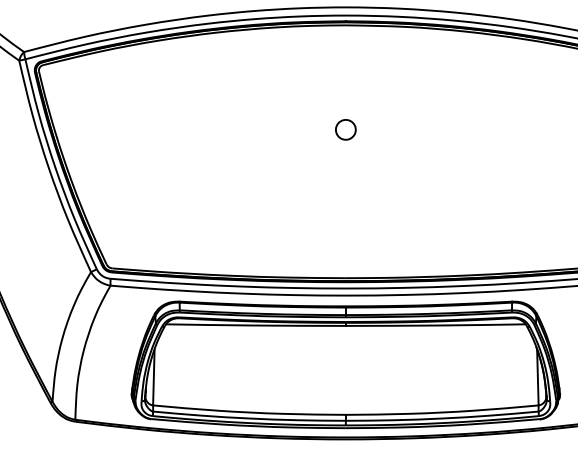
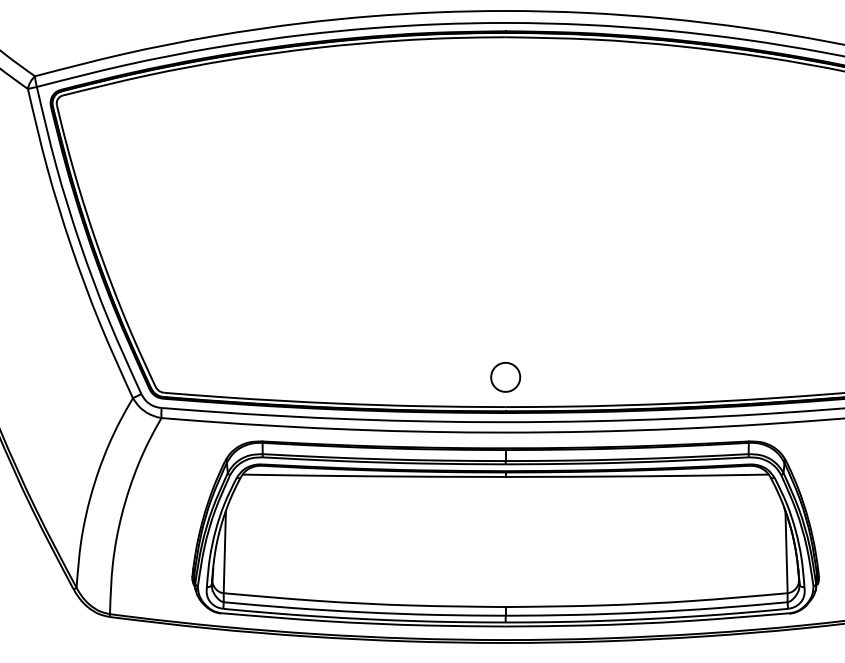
part: (345, 129) -> (505, 376), moved

